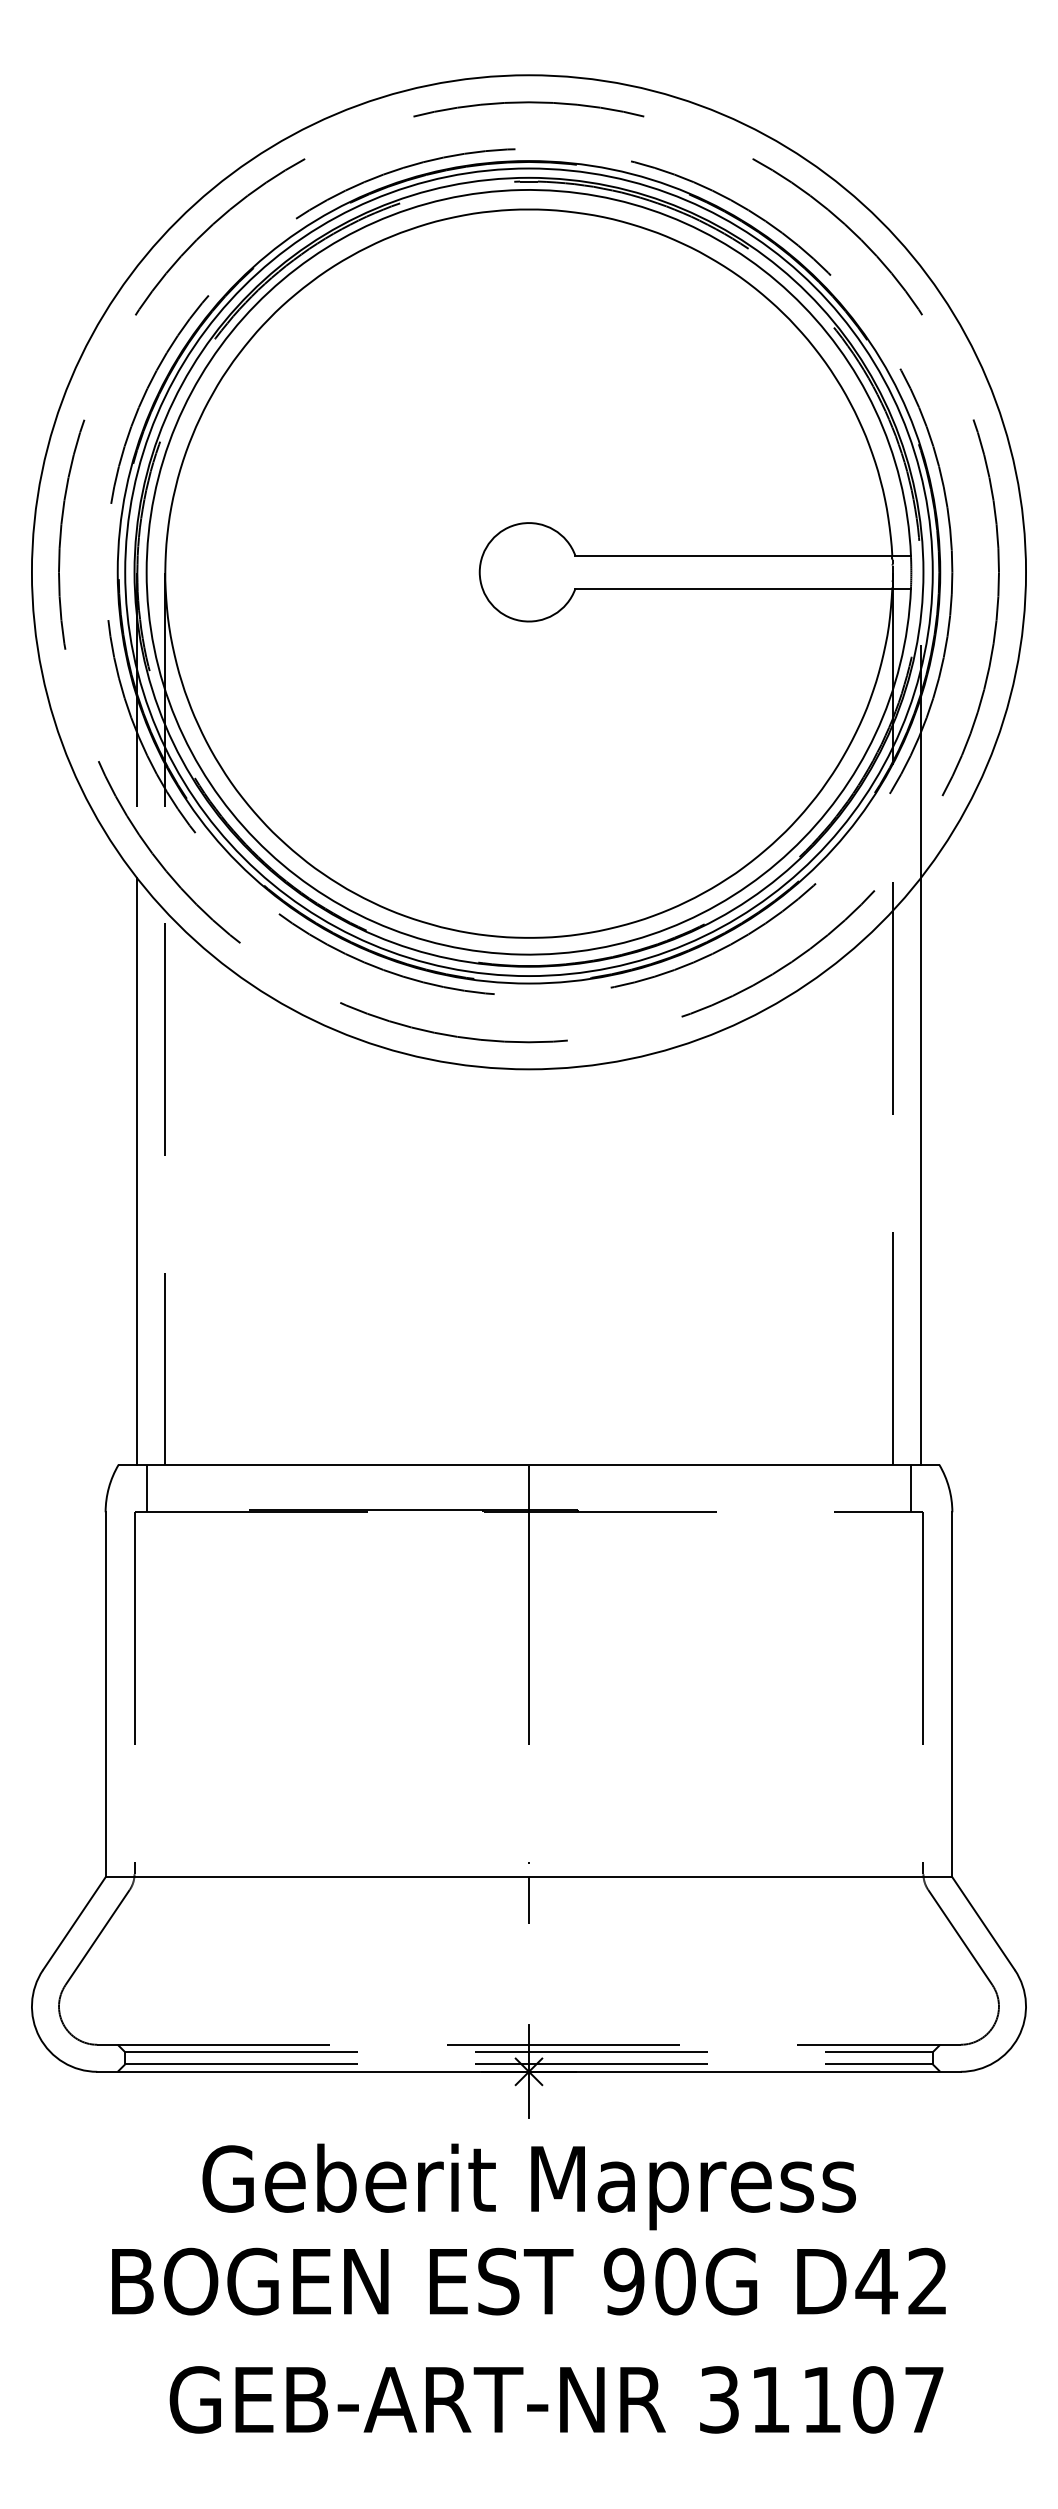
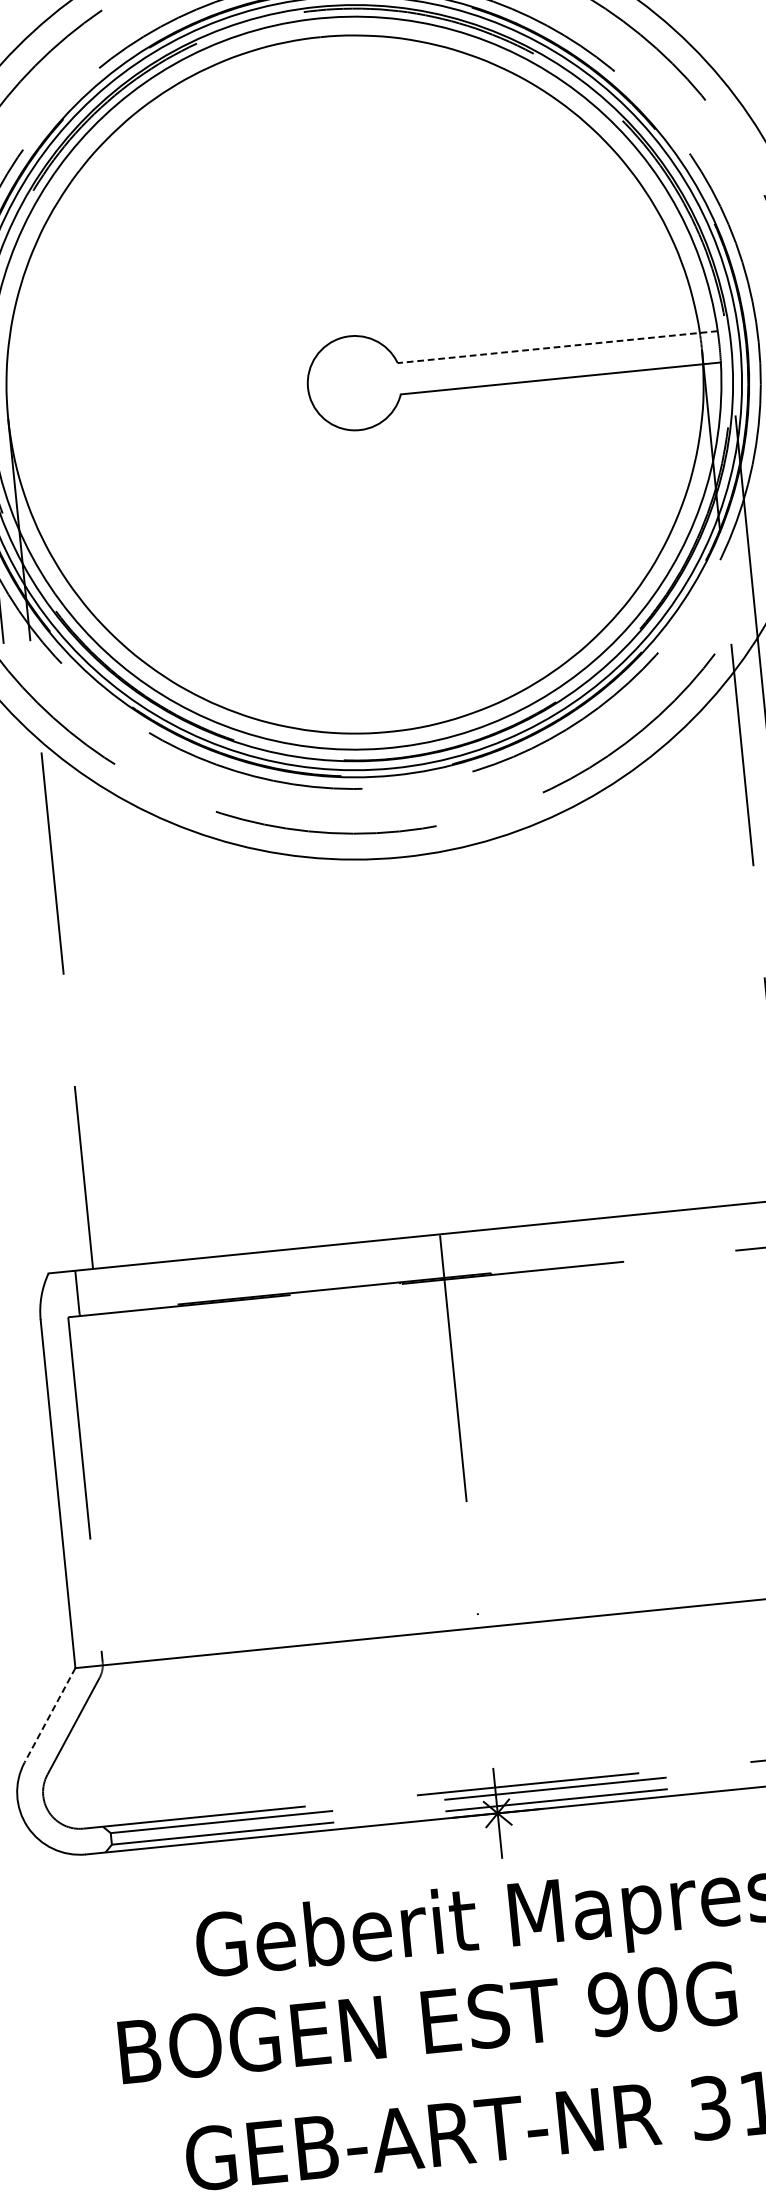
line: (743, 555) -> (557, 346), solid -> dashed
line: (137, 1171) -> (38, 991), removed
line: (529, 1900) -> (481, 1649), removed
line: (74, 1923) -> (50, 1715), solid -> dashed

